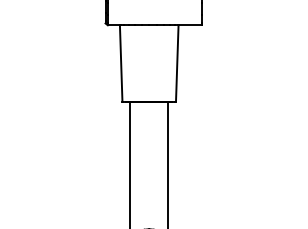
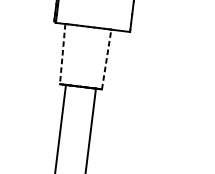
line: (121, 63) -> (62, 54), solid -> dashed
line: (177, 63) -> (106, 59), solid -> dashed

